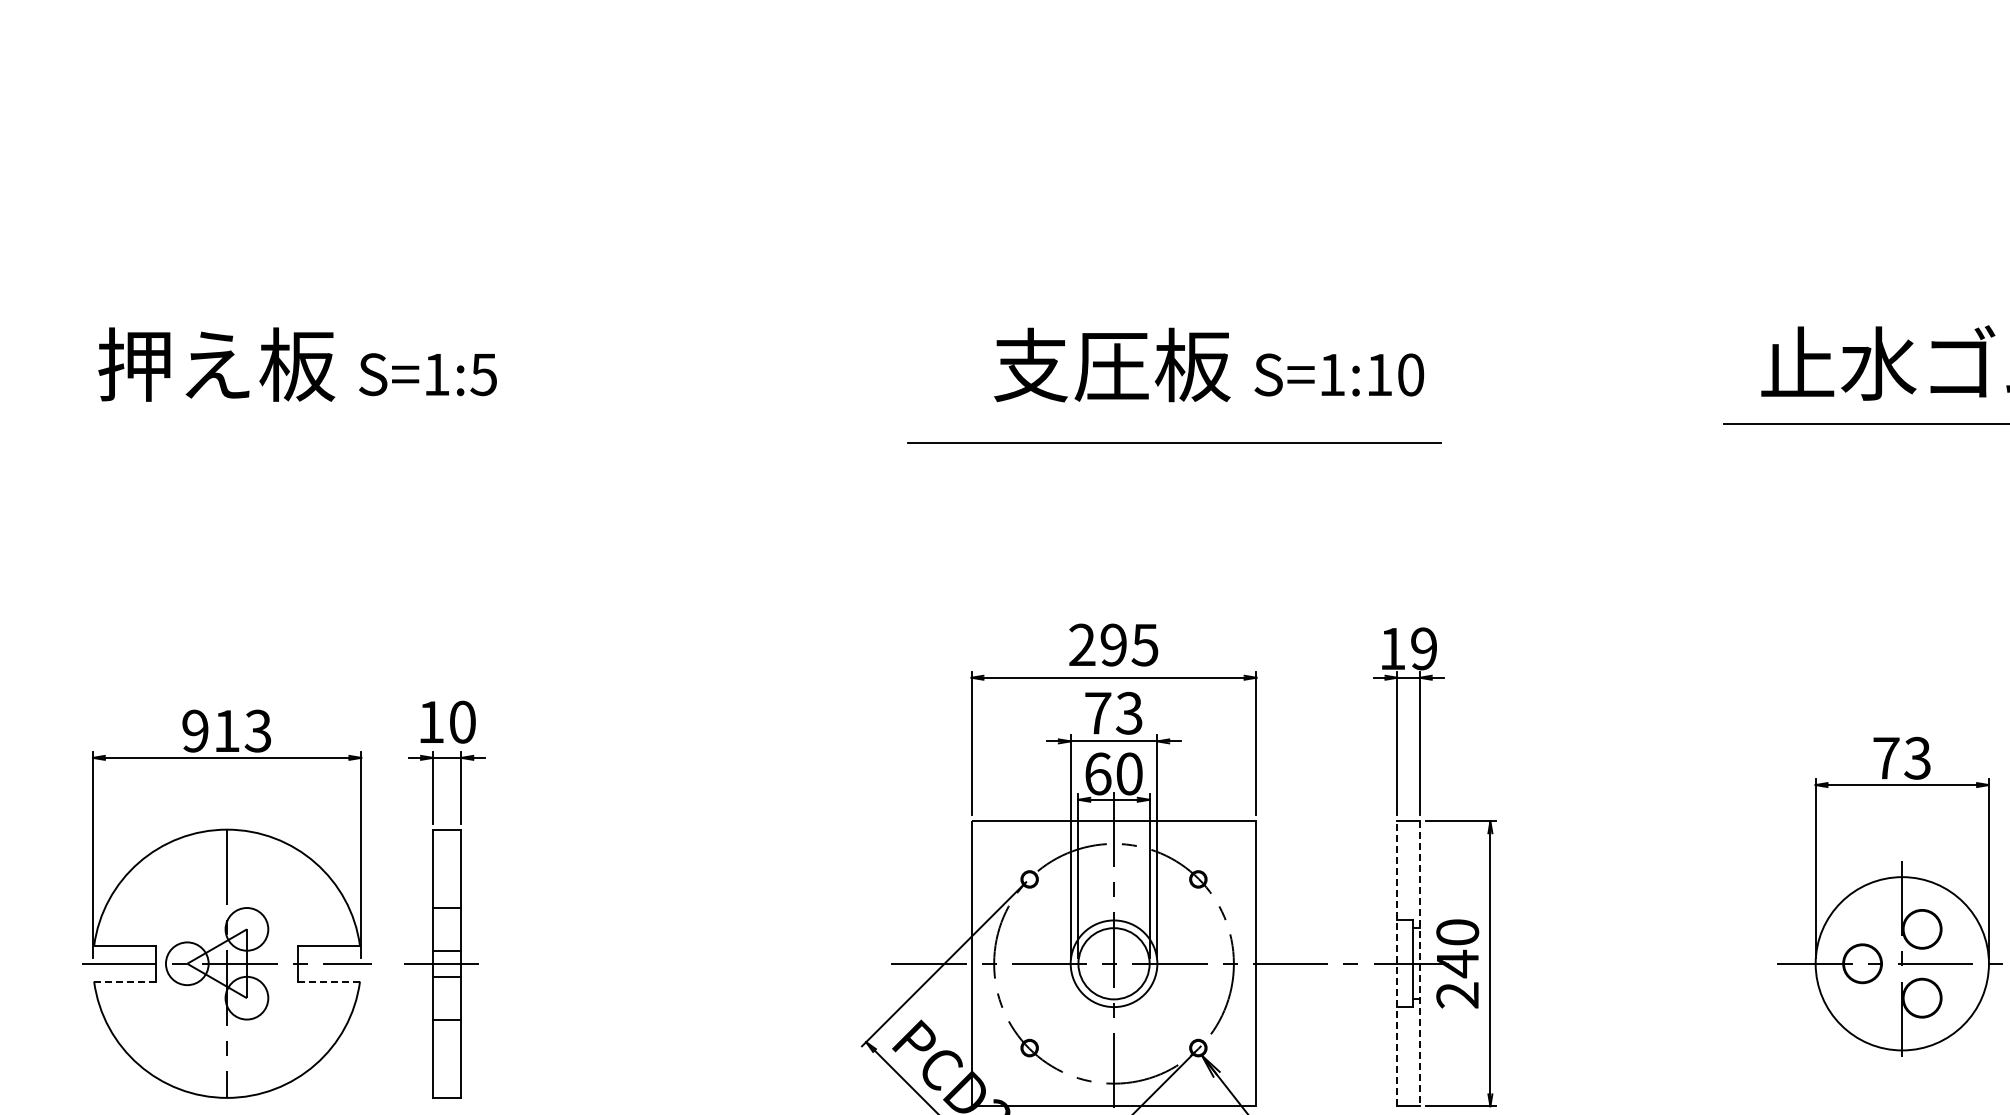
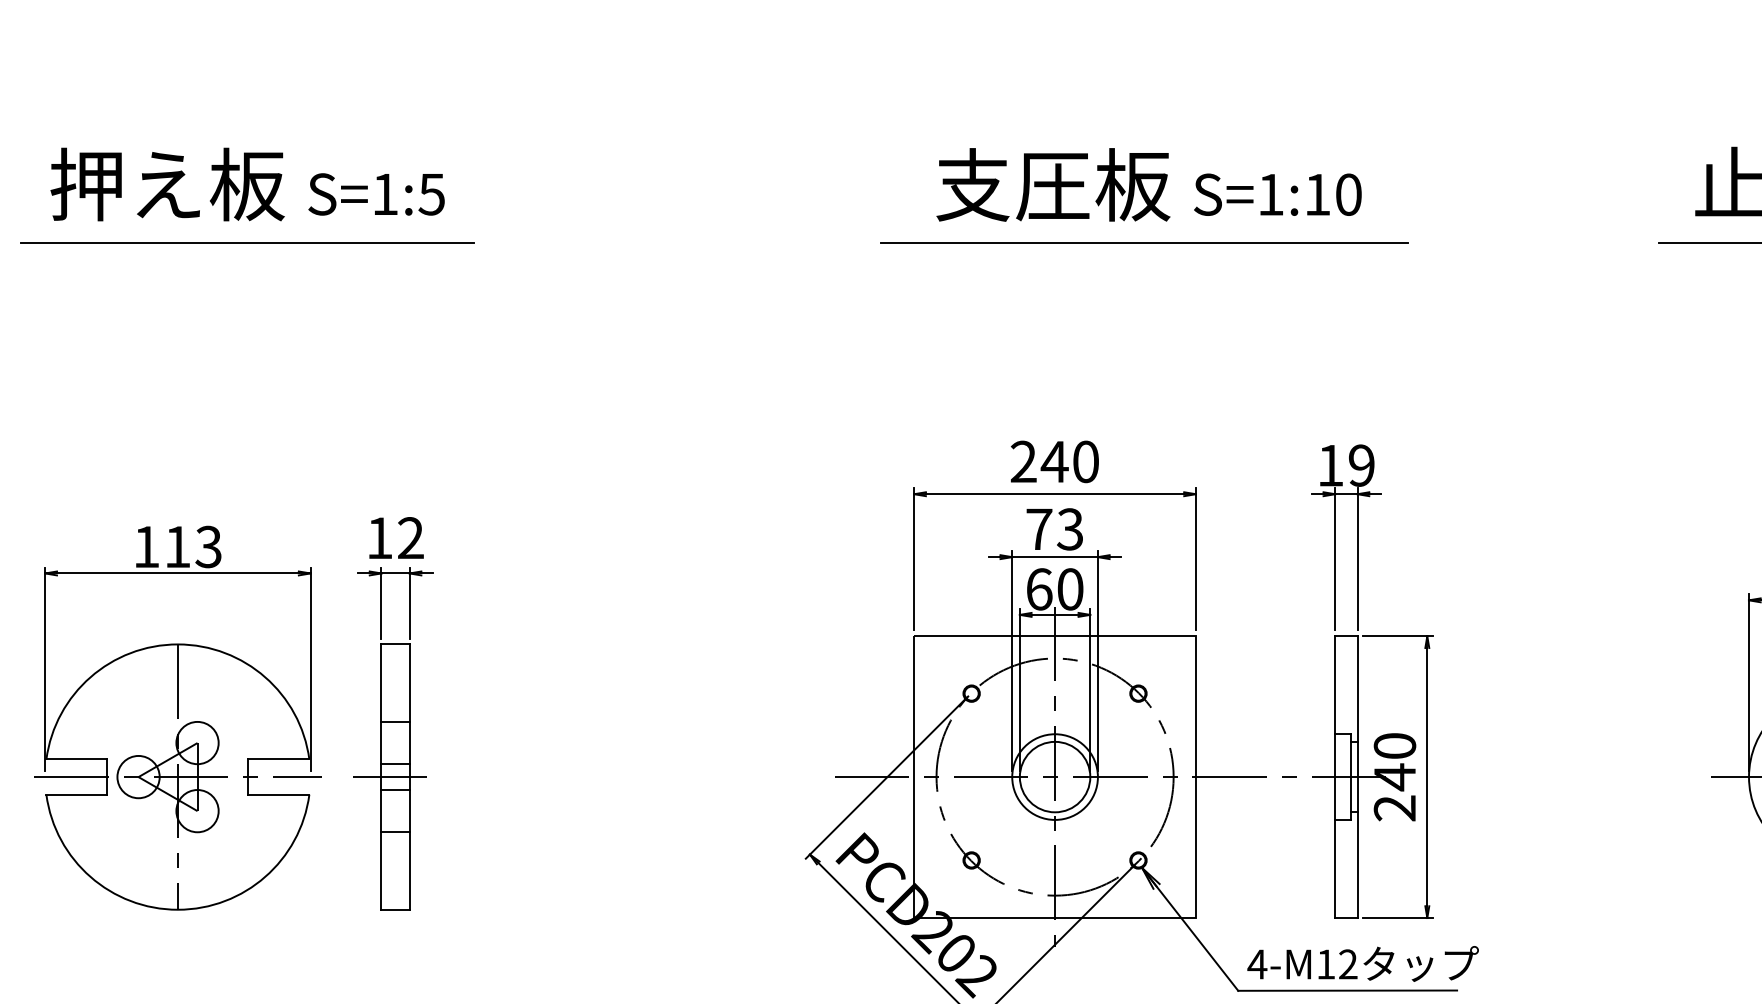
line: (297, 424) -> (247, 243), added
line: (1174, 442) -> (1144, 242), moved
text: (1128, 644) -> (1069, 461), 295 -> 240
text: (462, 721) -> (410, 537), 10 -> 12
text: (195, 730) -> (146, 546), 913 -> 113
line: (1397, 963) -> (1335, 776), dashed -> solid
line: (1419, 964) -> (1357, 777), dashed -> solid
line: (125, 981) -> (77, 794), dashed -> solid
line: (329, 981) -> (279, 794), dashed -> solid

